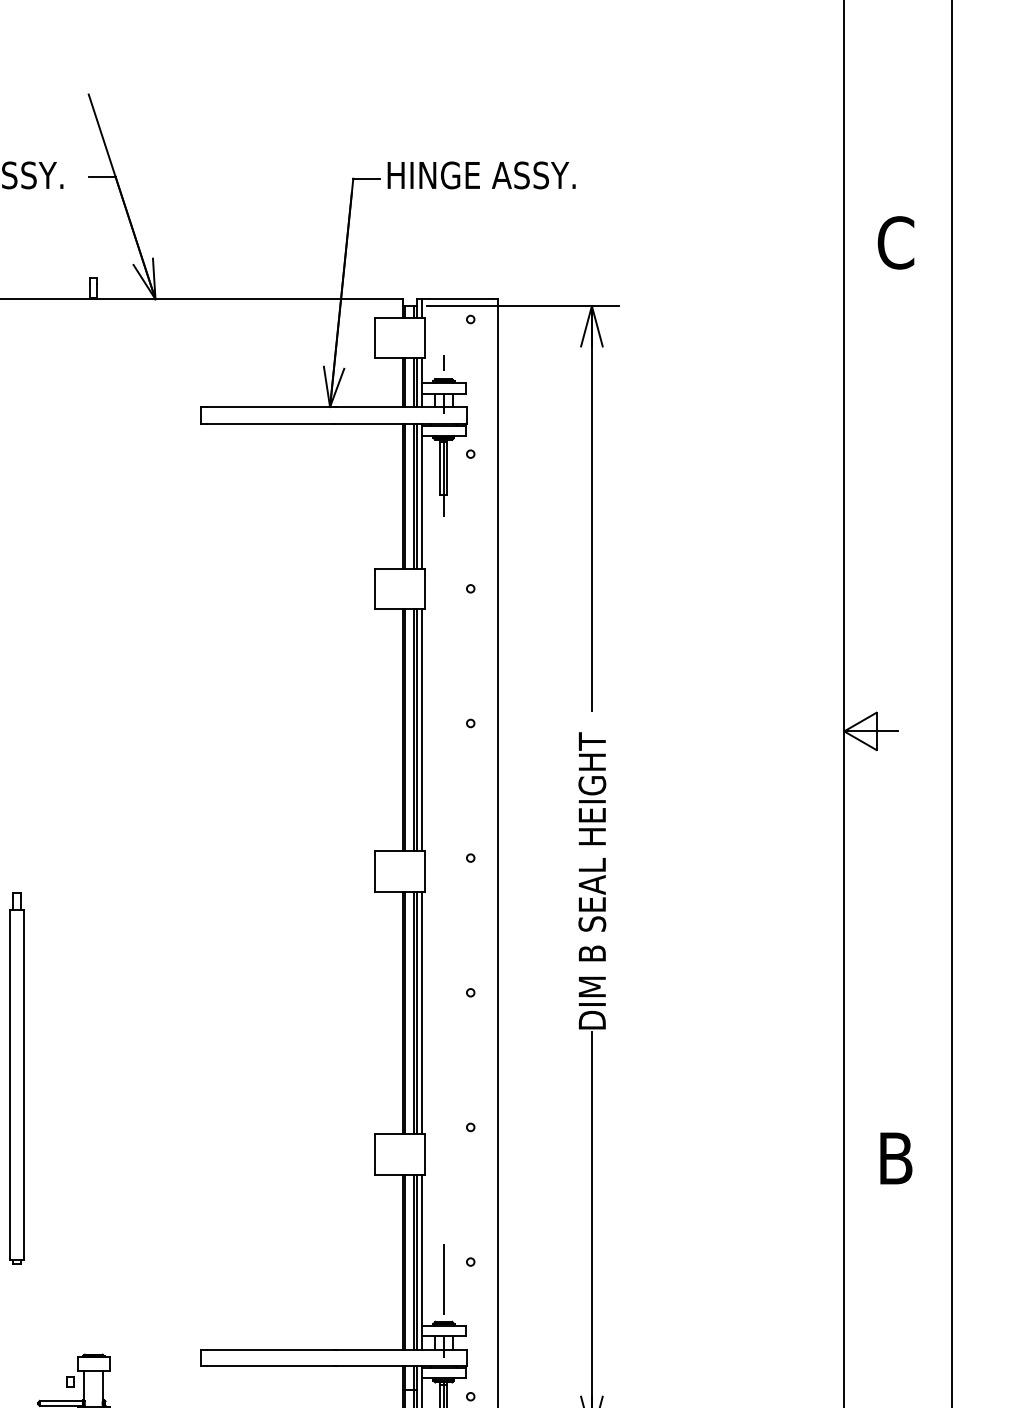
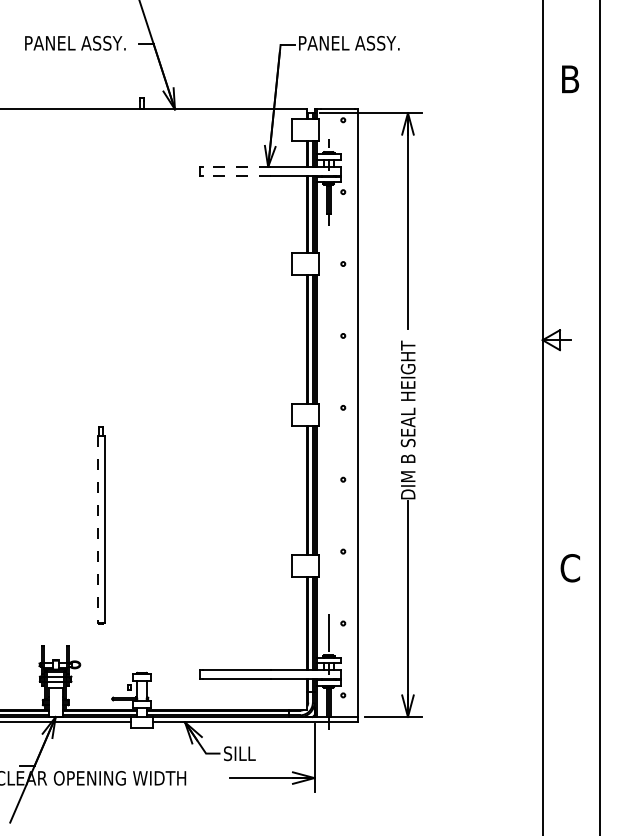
text: (482, 173) -> (349, 42), HINGE ASSY. -> PANEL ASSY.
text: (896, 243) -> (570, 79), C -> B
line: (270, 407) -> (236, 167), solid -> dashed
line: (270, 422) -> (236, 175), solid -> dashed
line: (10, 1085) -> (97, 529), solid -> dashed
text: (896, 1159) -> (570, 568), B -> C

